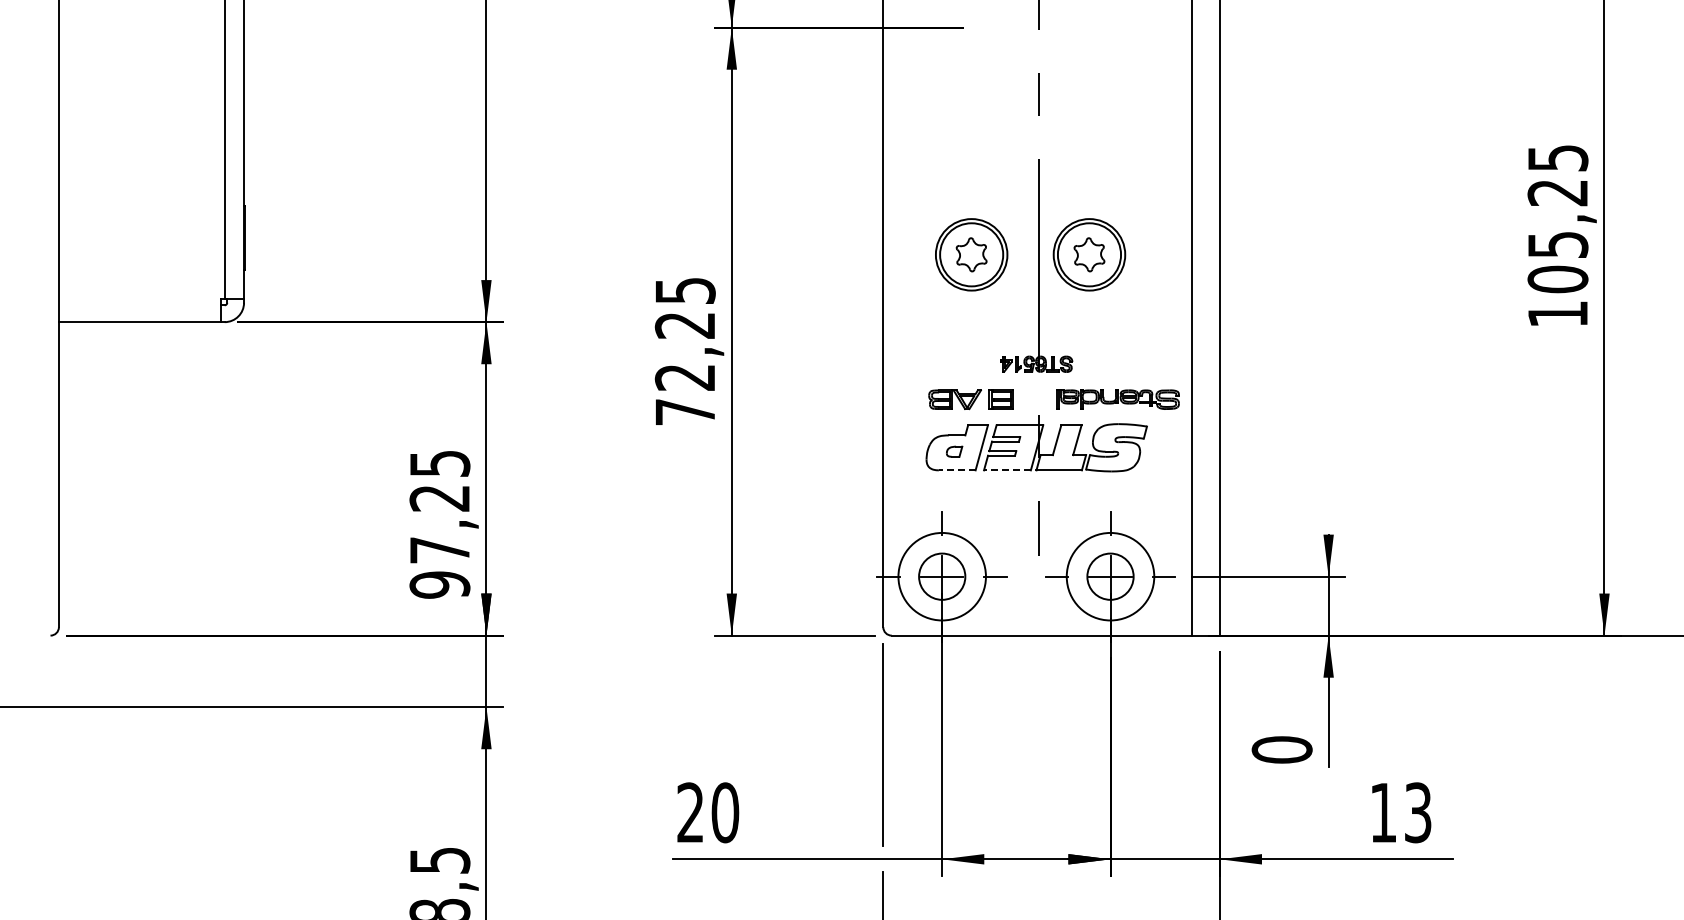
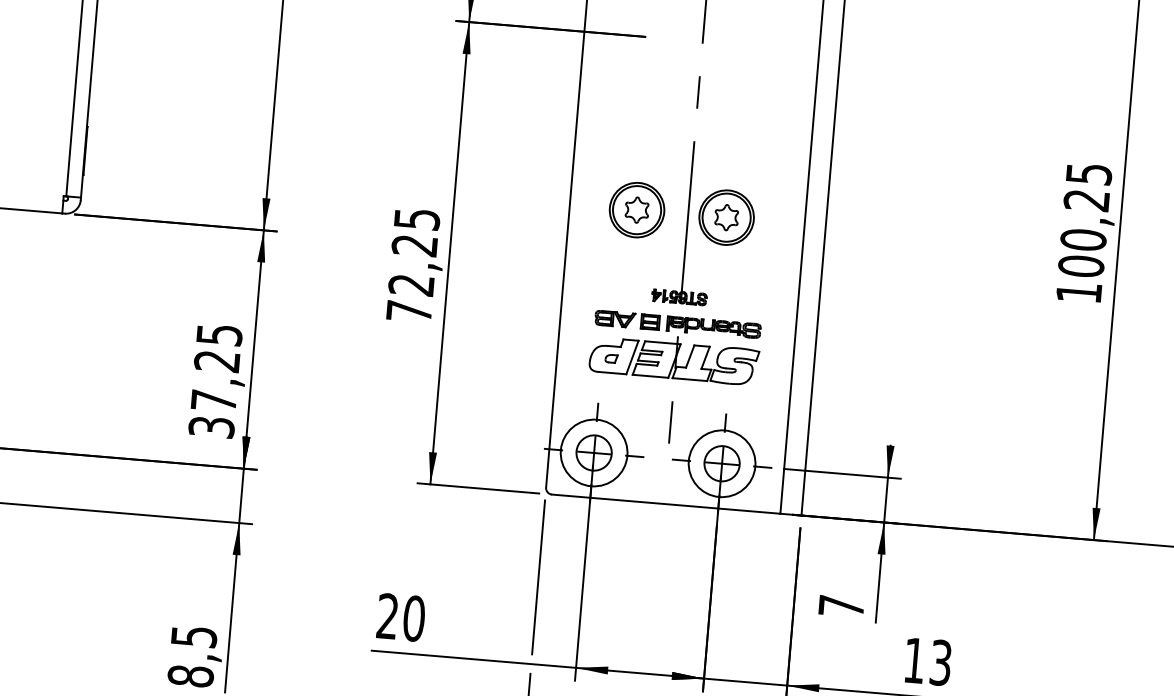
text: (1557, 244) -> (1083, 239), 105,25 -> 100,25
part: (1117, 399) -> (713, 327), moved
line: (956, 470) -> (611, 373), dashed -> solid
line: (1006, 470) -> (649, 376), dashed -> solid
text: (439, 584) -> (211, 426), 97,25 -> 37,25
text: (1281, 749) -> (841, 606), 0 -> 7

